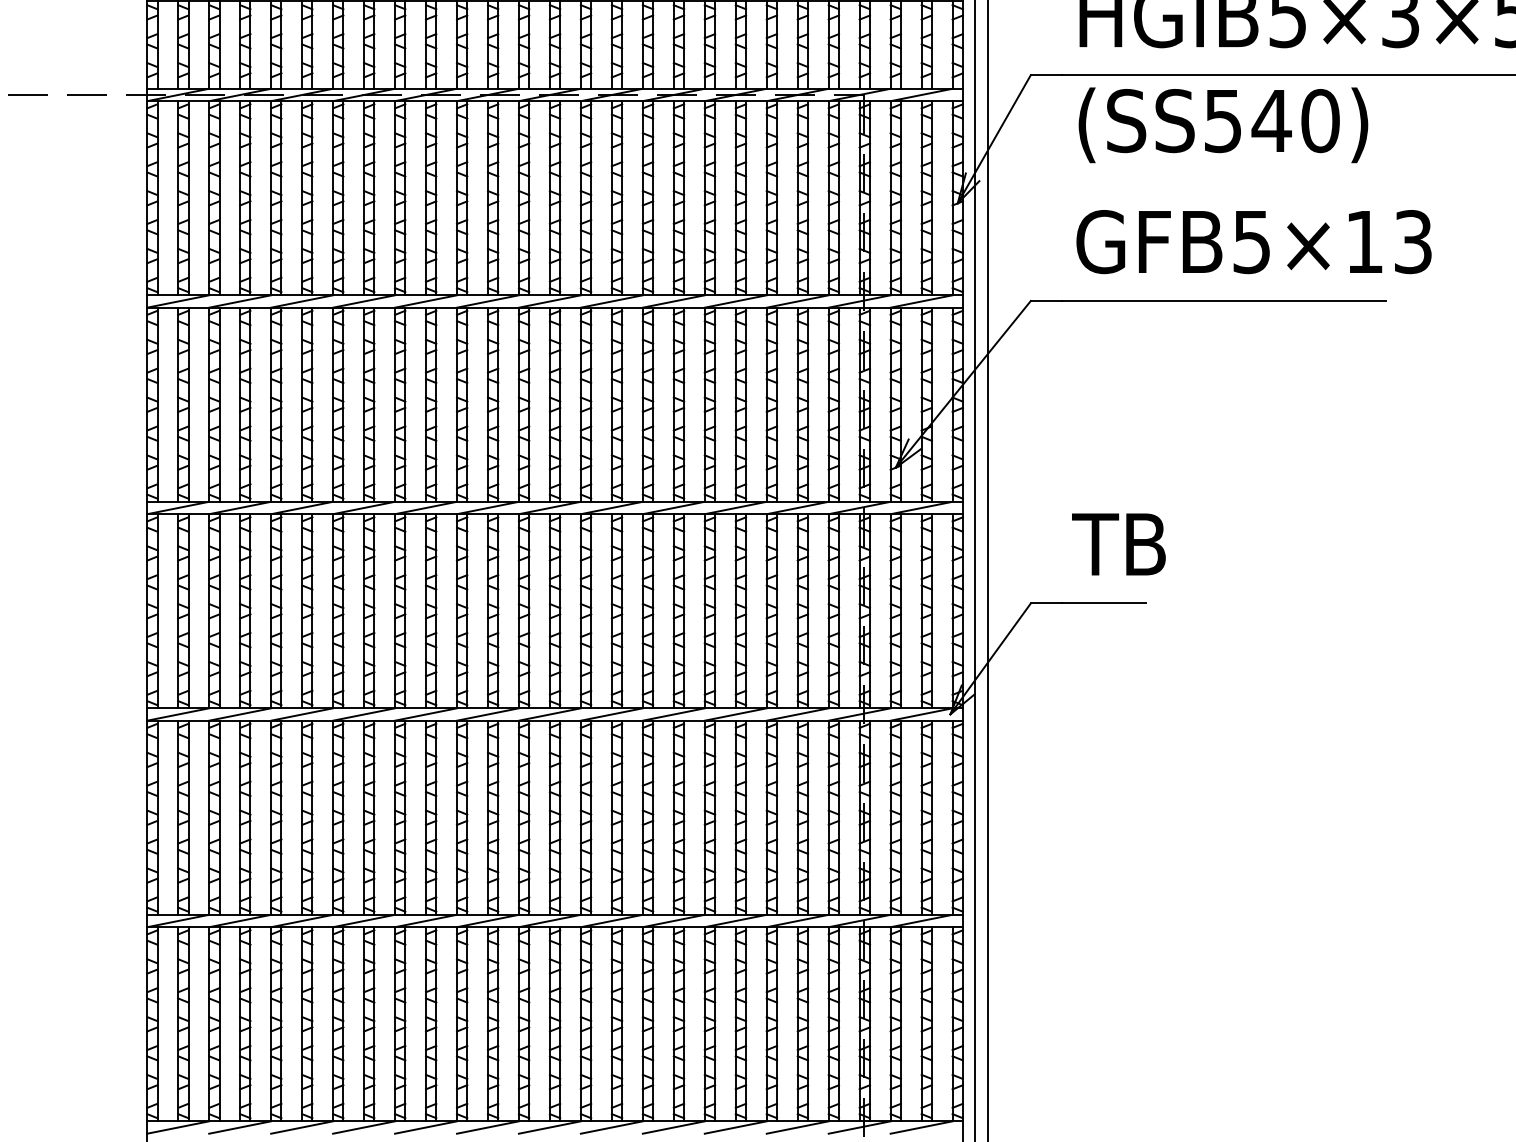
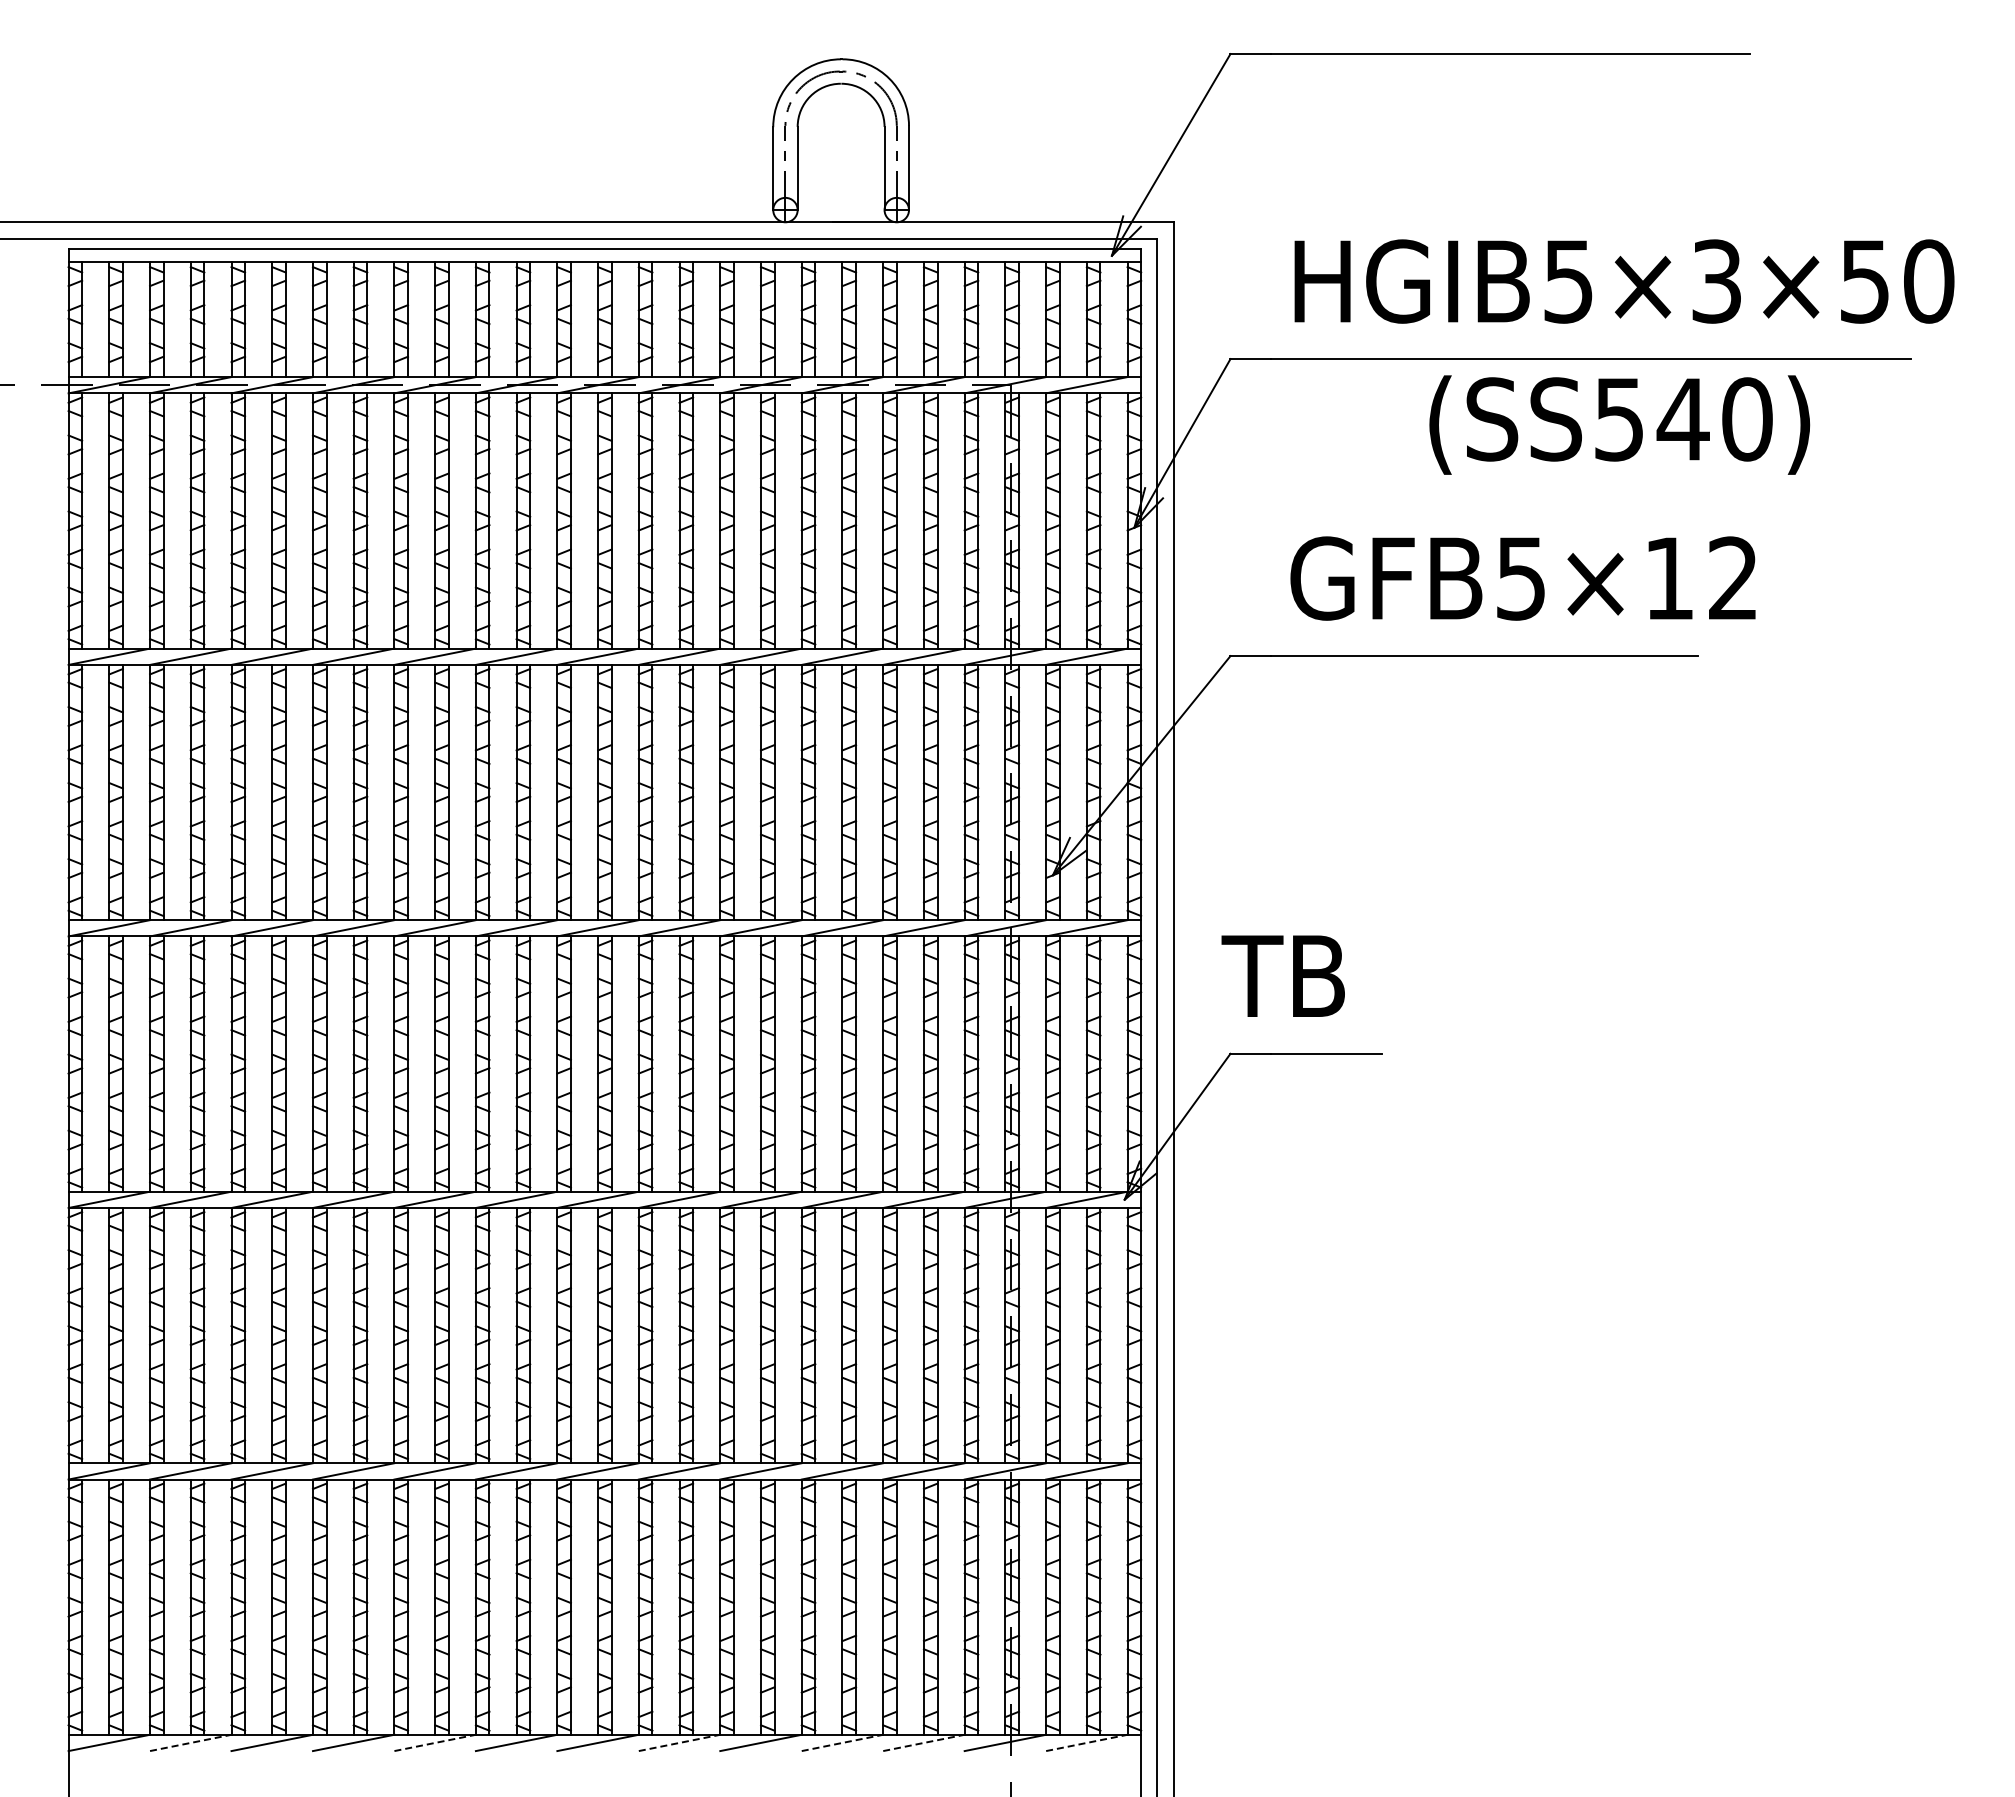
text: (1223, 124) -> (1619, 424), moved
text: (1413, 241) -> (1733, 578), GFB5×13 -> GFB5×12
text: (1118, 543) -> (1282, 975), moved
line: (239, 1127) -> (190, 1742), solid -> dashed
line: (426, 1127) -> (435, 1742), solid -> dashed
line: (611, 1127) -> (679, 1742), solid -> dashed
line: (735, 1127) -> (842, 1742), solid -> dashed
line: (797, 1127) -> (923, 1742), solid -> dashed
line: (921, 1127) -> (1086, 1742), solid -> dashed

